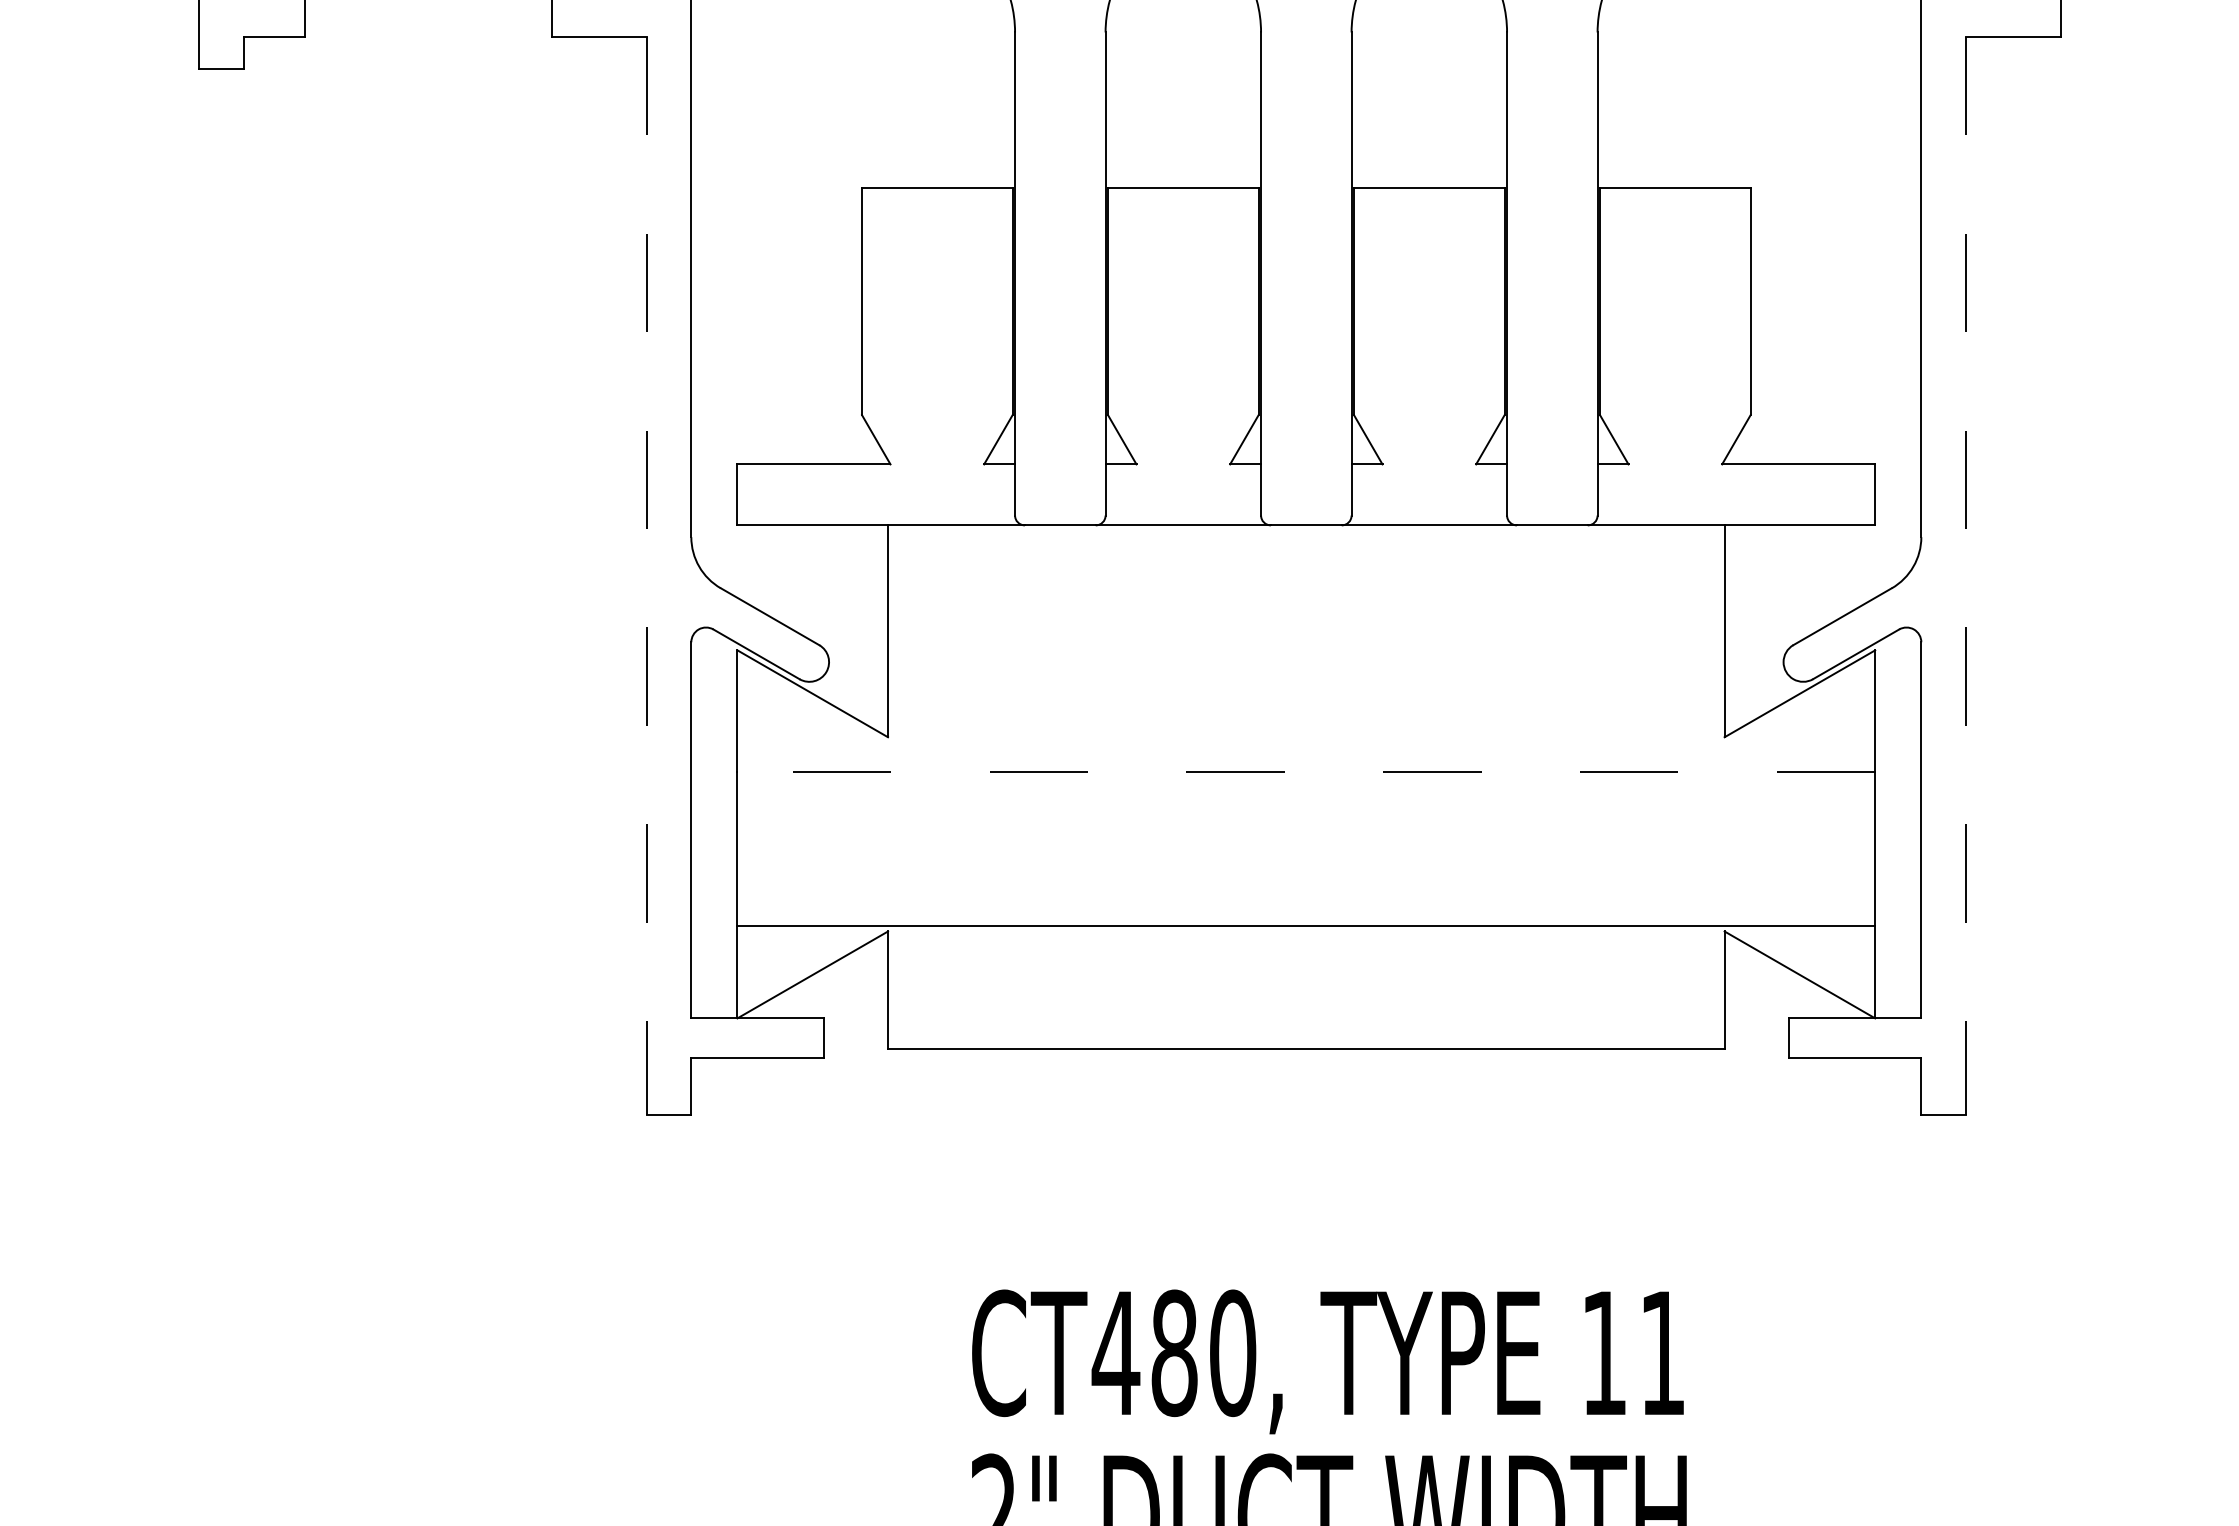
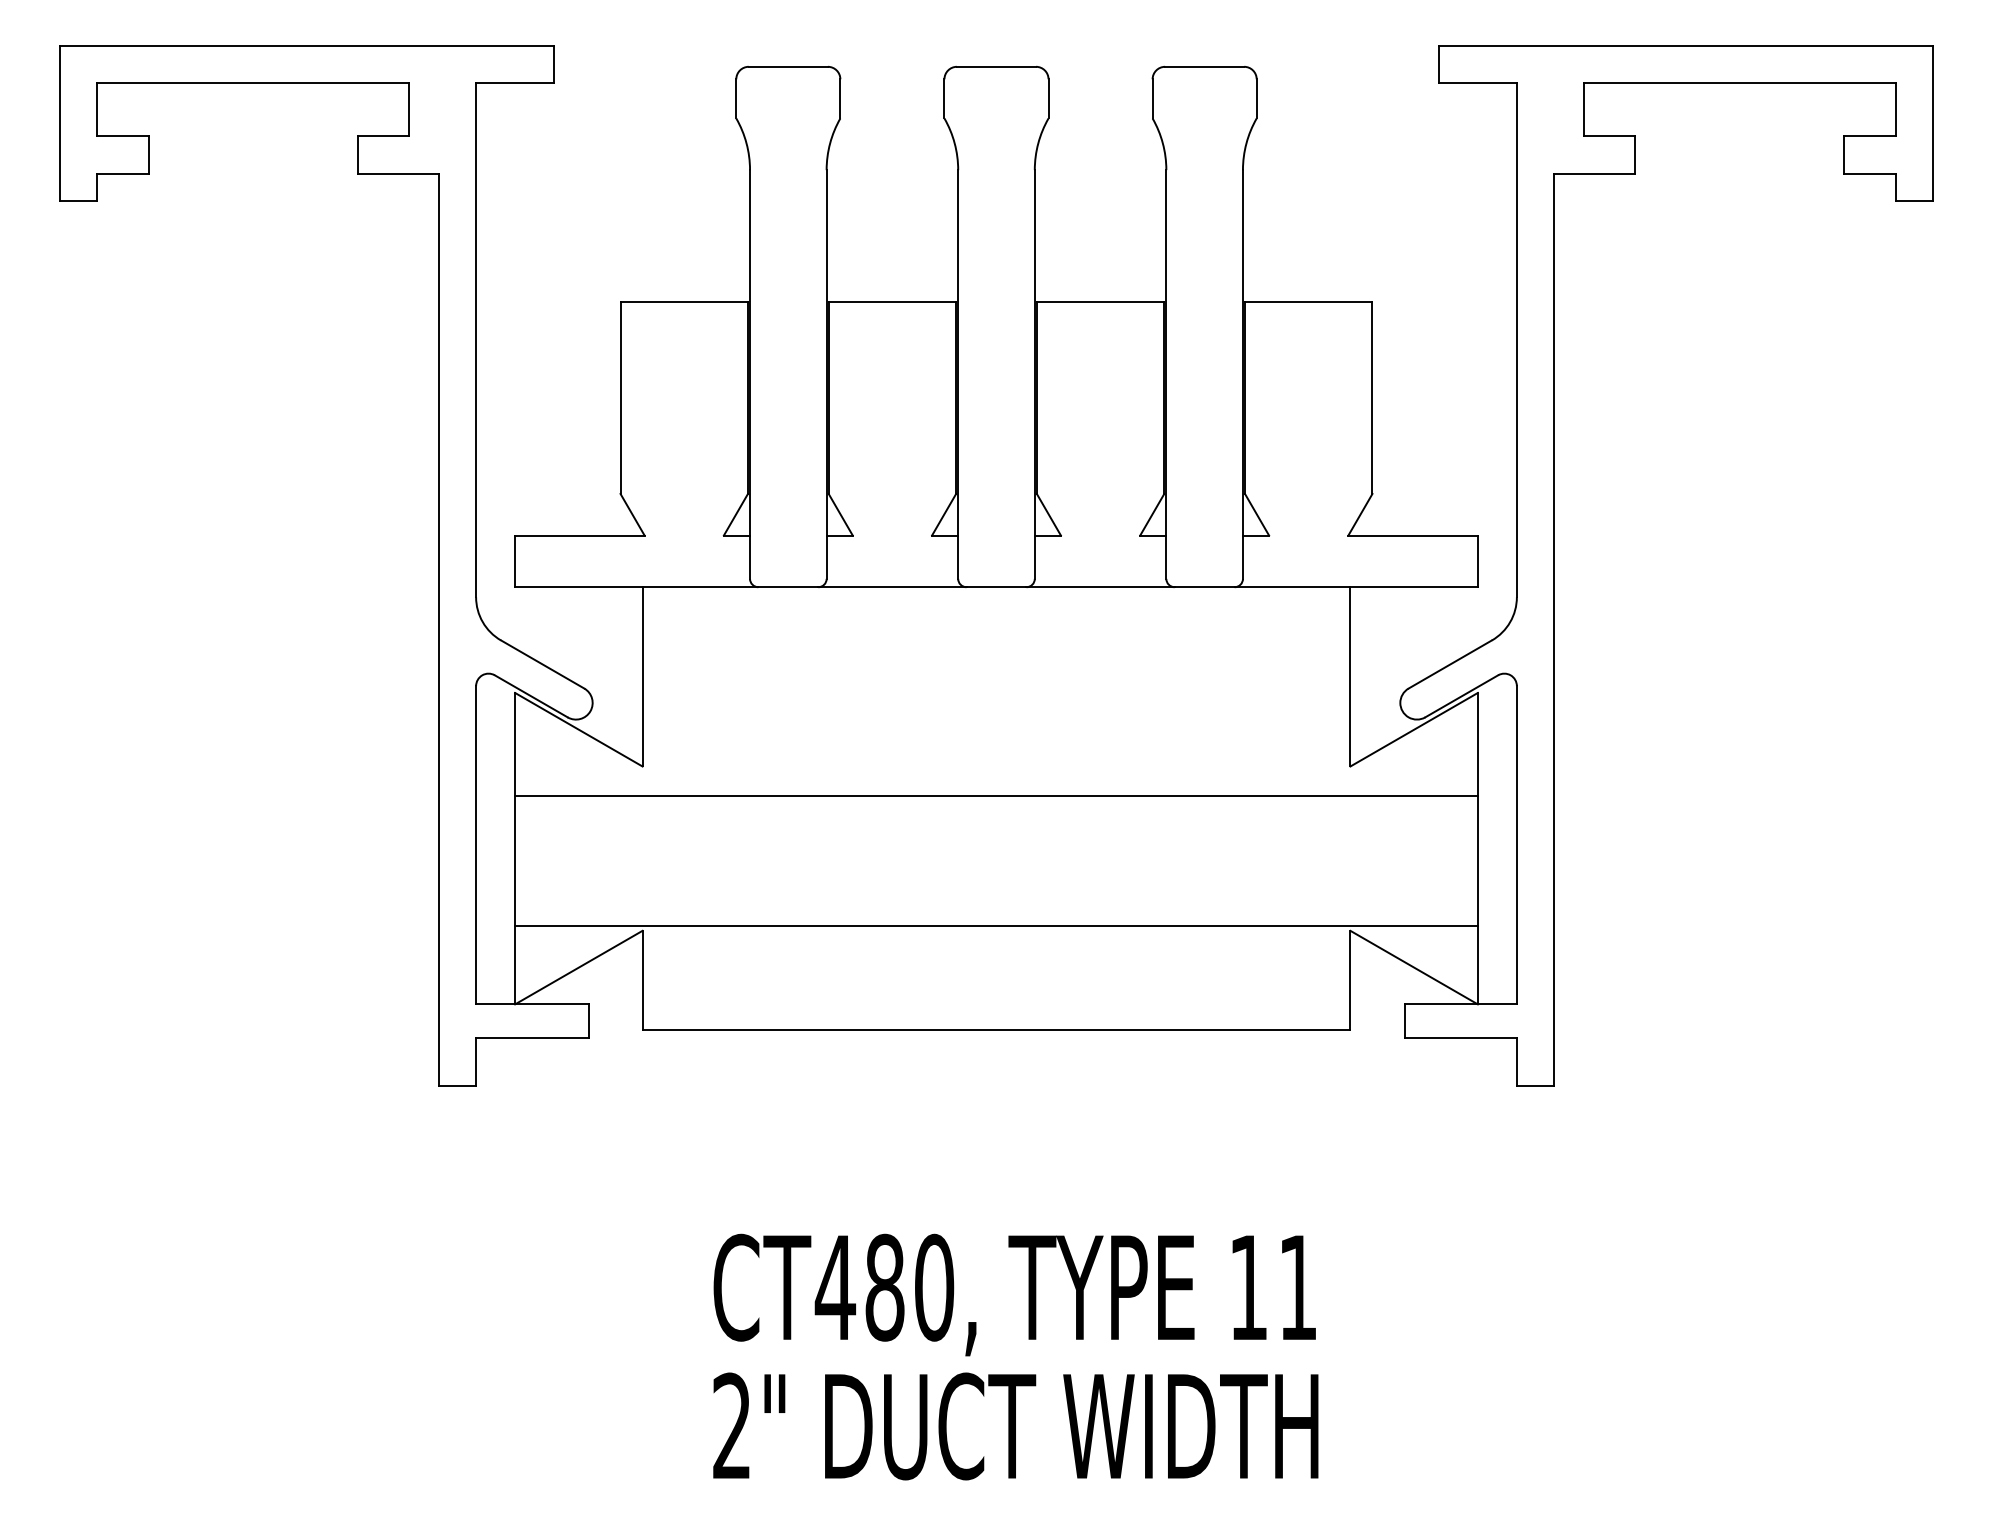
line: (646, 576) -> (438, 630), dashed -> solid
line: (1965, 576) -> (1554, 630), dashed -> solid
line: (1306, 772) -> (996, 796), dashed -> solid

